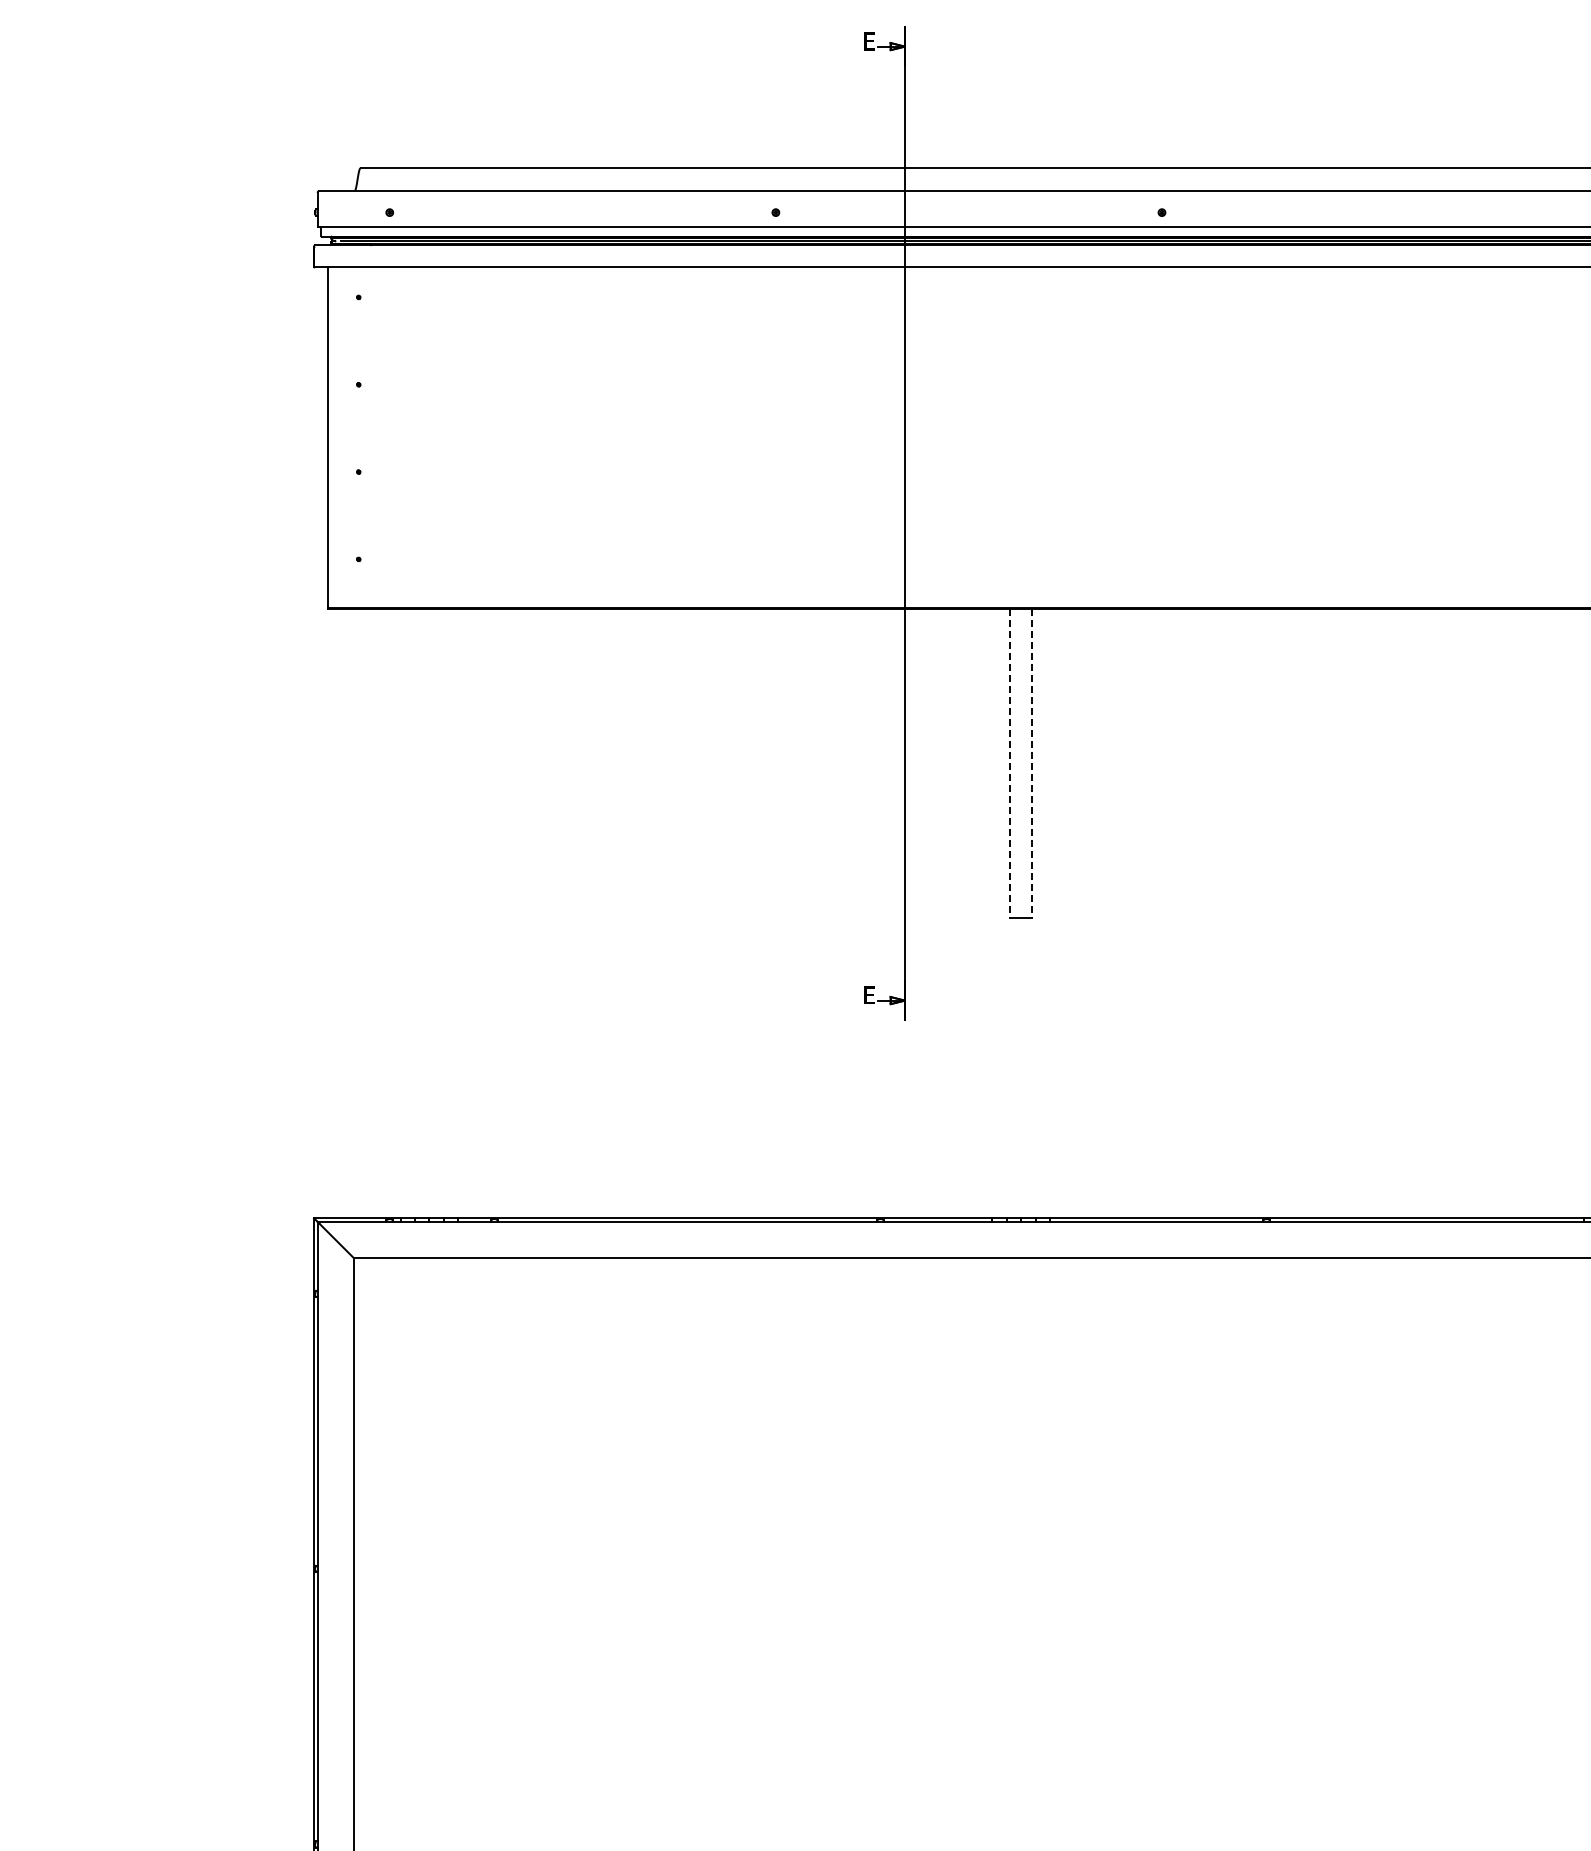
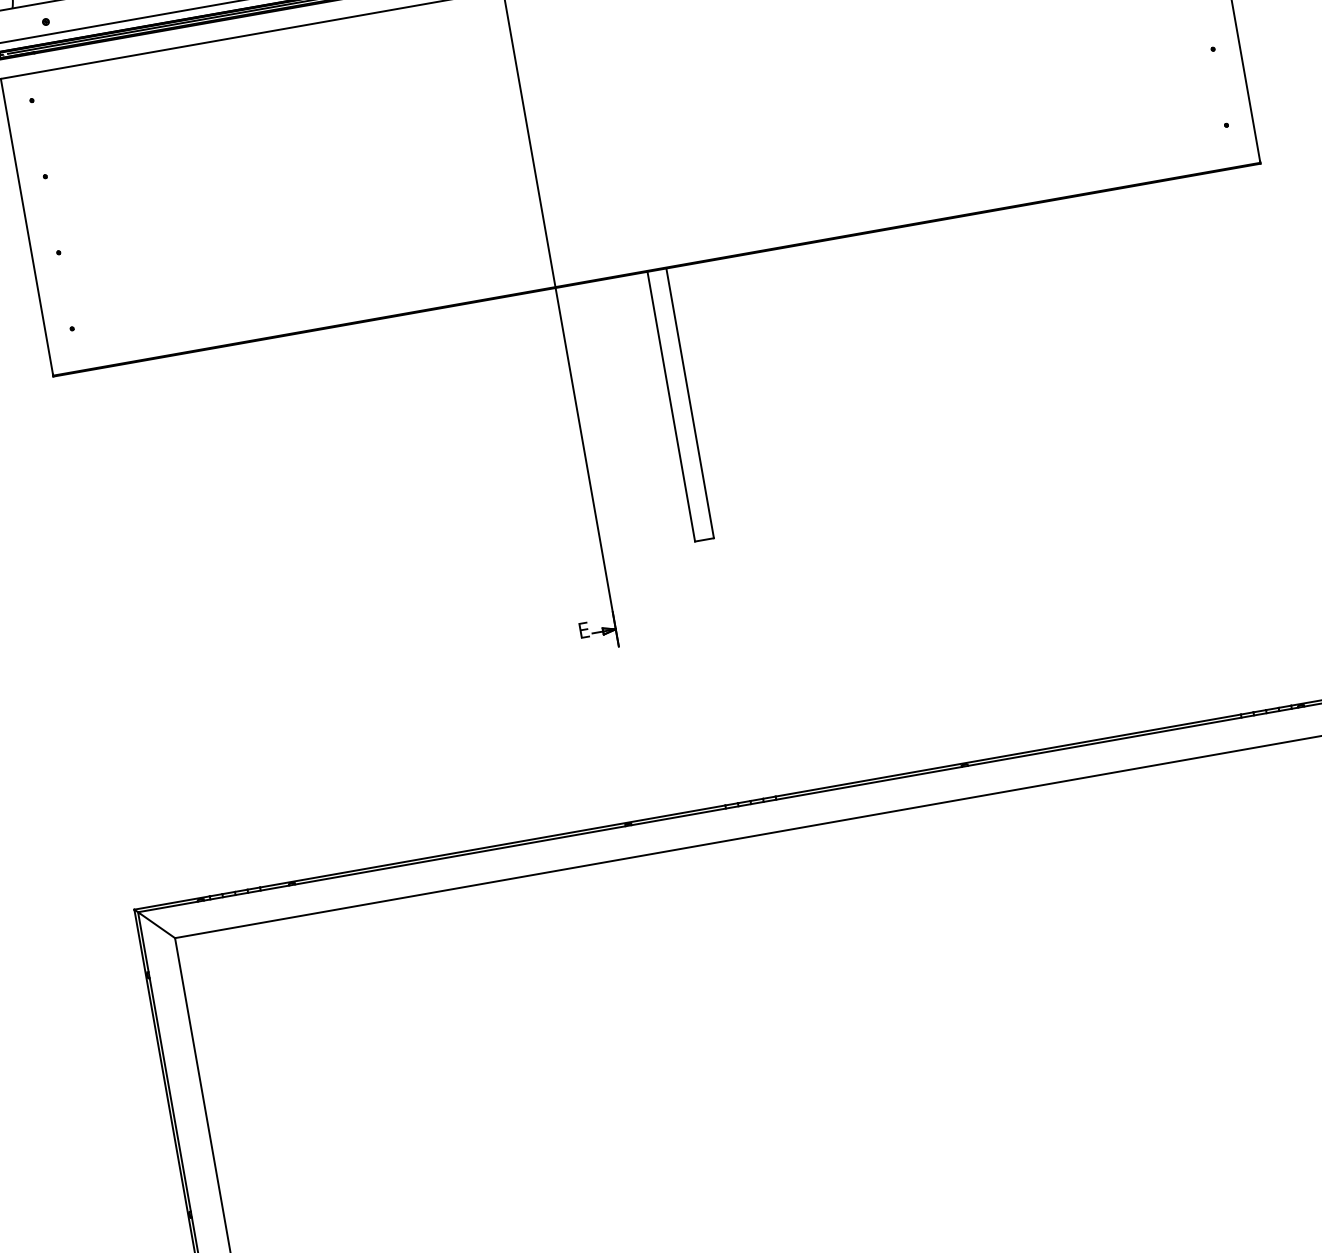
line: (1010, 763) -> (671, 406), dashed -> solid
line: (1032, 763) -> (690, 403), dashed -> solid

